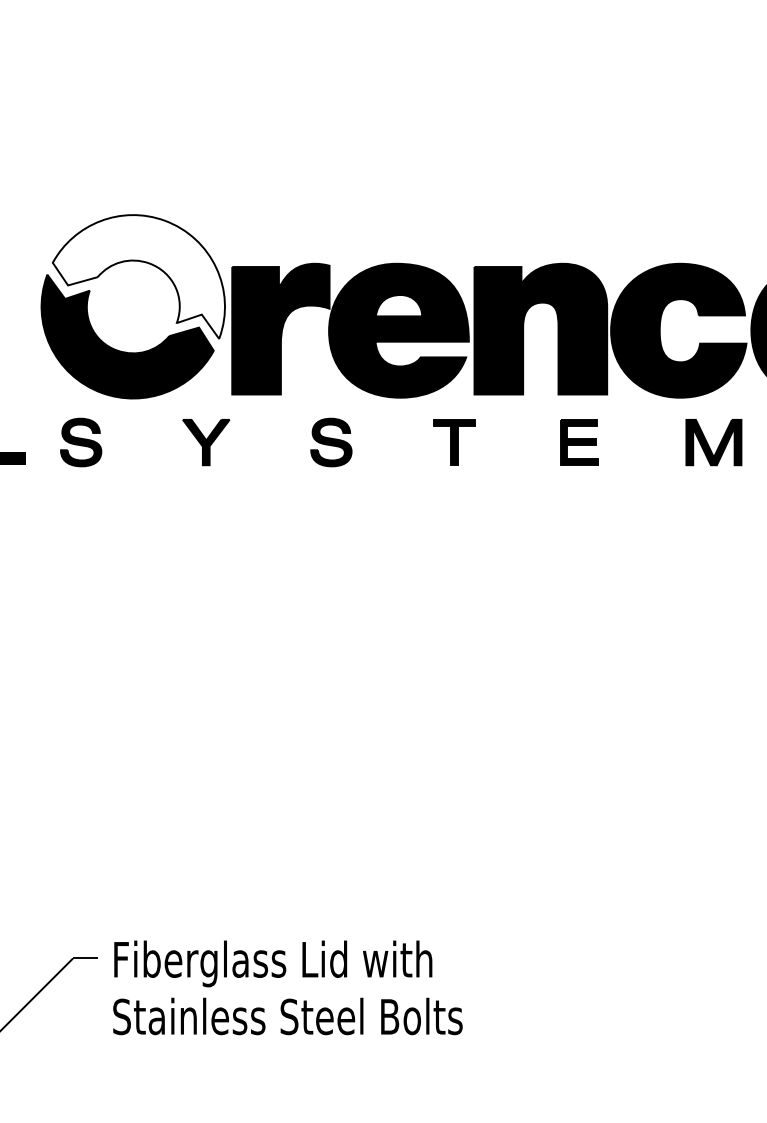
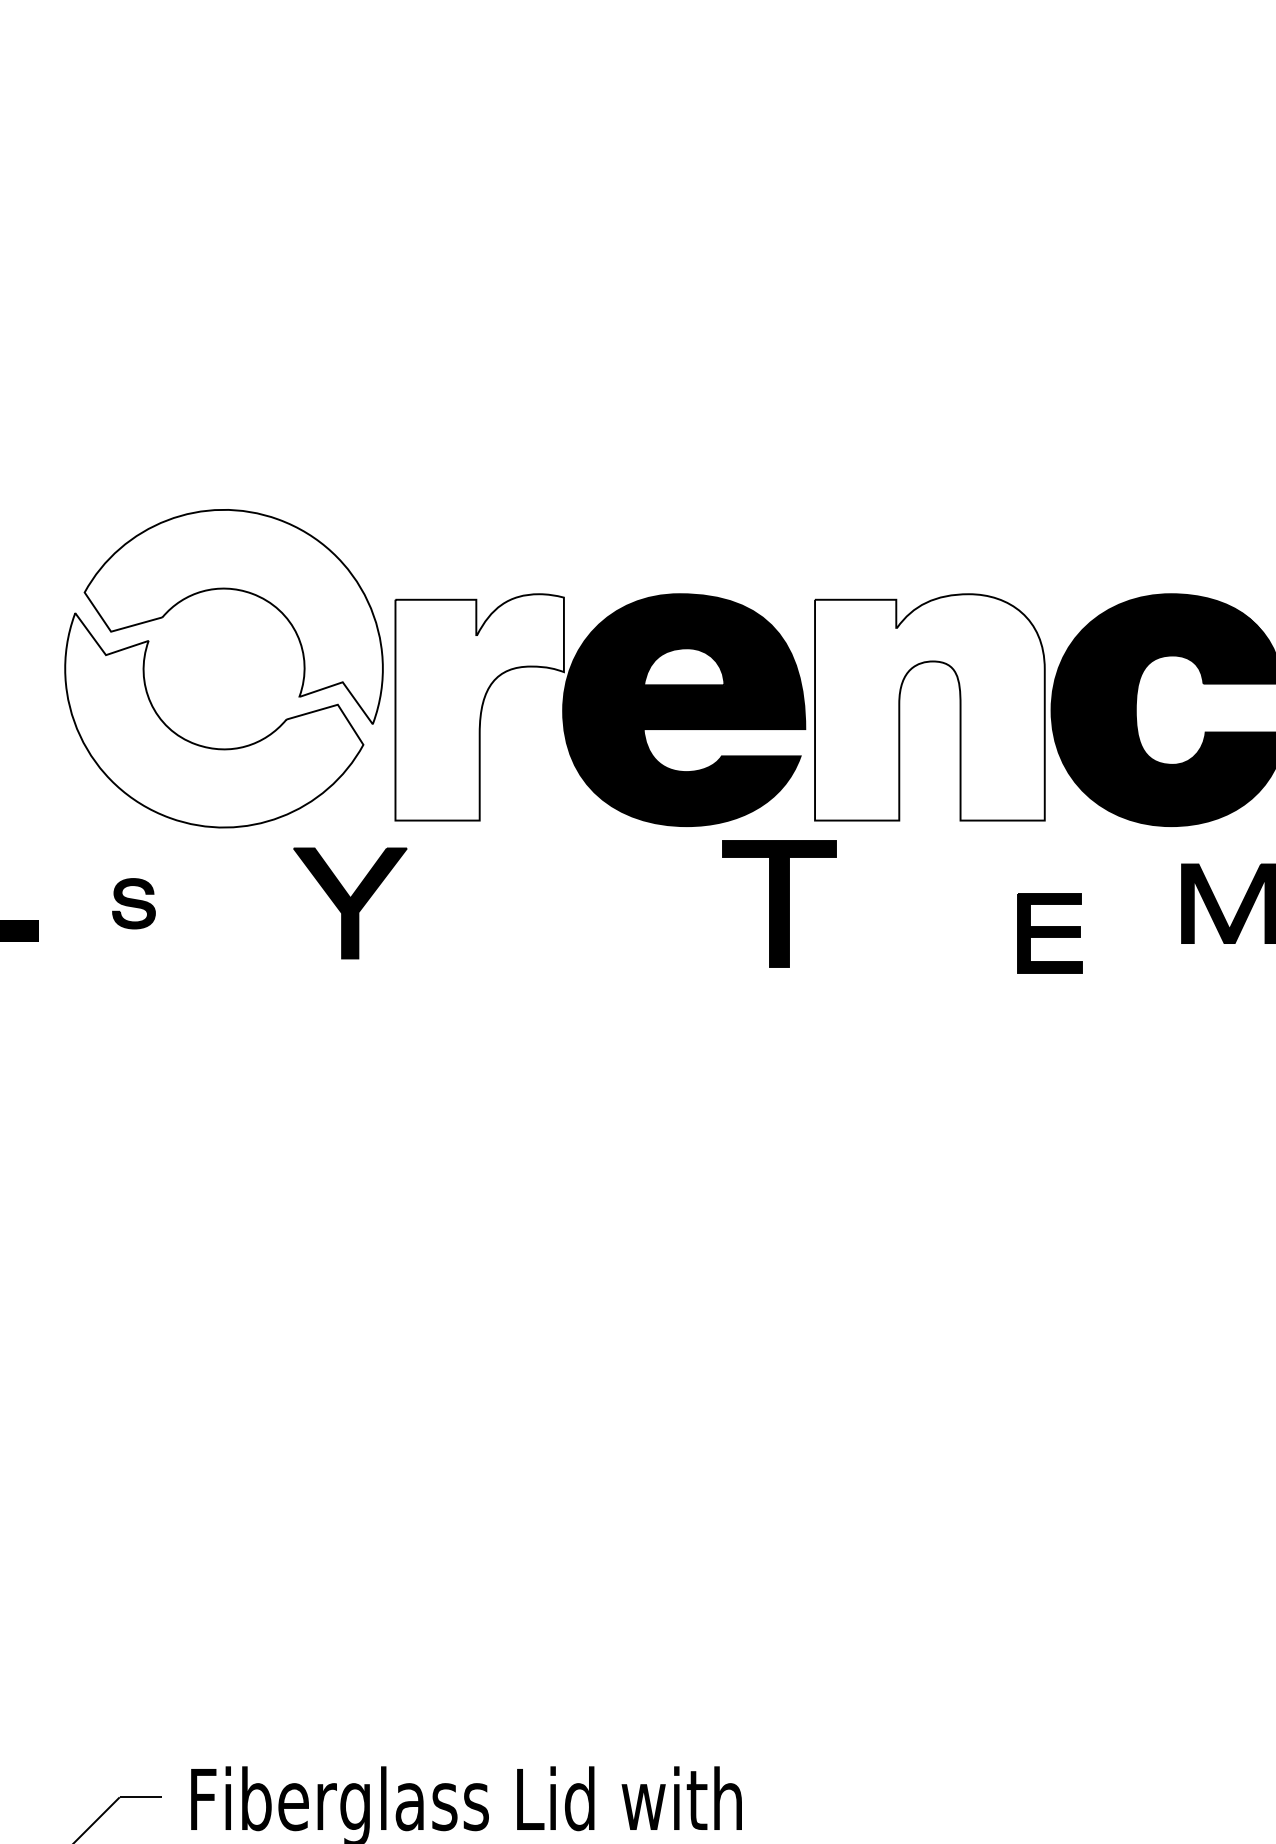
fill: (280, 328) -> (479, 706), removed
fill: (540, 328) -> (929, 706), removed
fill: (127, 336) -> (214, 720), removed
part: (81, 442) -> (134, 903), size x0.6
part: (206, 442) -> (350, 903), size x1.4
part: (331, 442) -> (567, 903), removed
part: (454, 442) -> (780, 903), size x1.6
part: (579, 442) -> (1050, 933), moved

